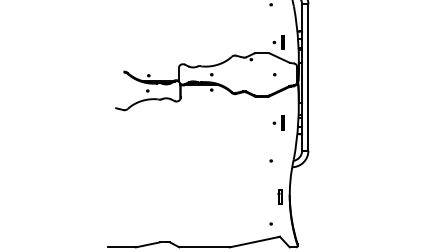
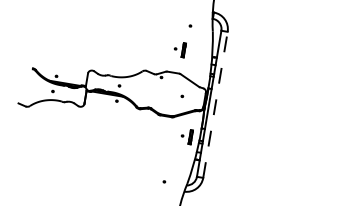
part: (278, 42) -> (179, 49), moved
line: (308, 77) -> (215, 104), solid -> dashed
part: (278, 122) -> (186, 135), moved

